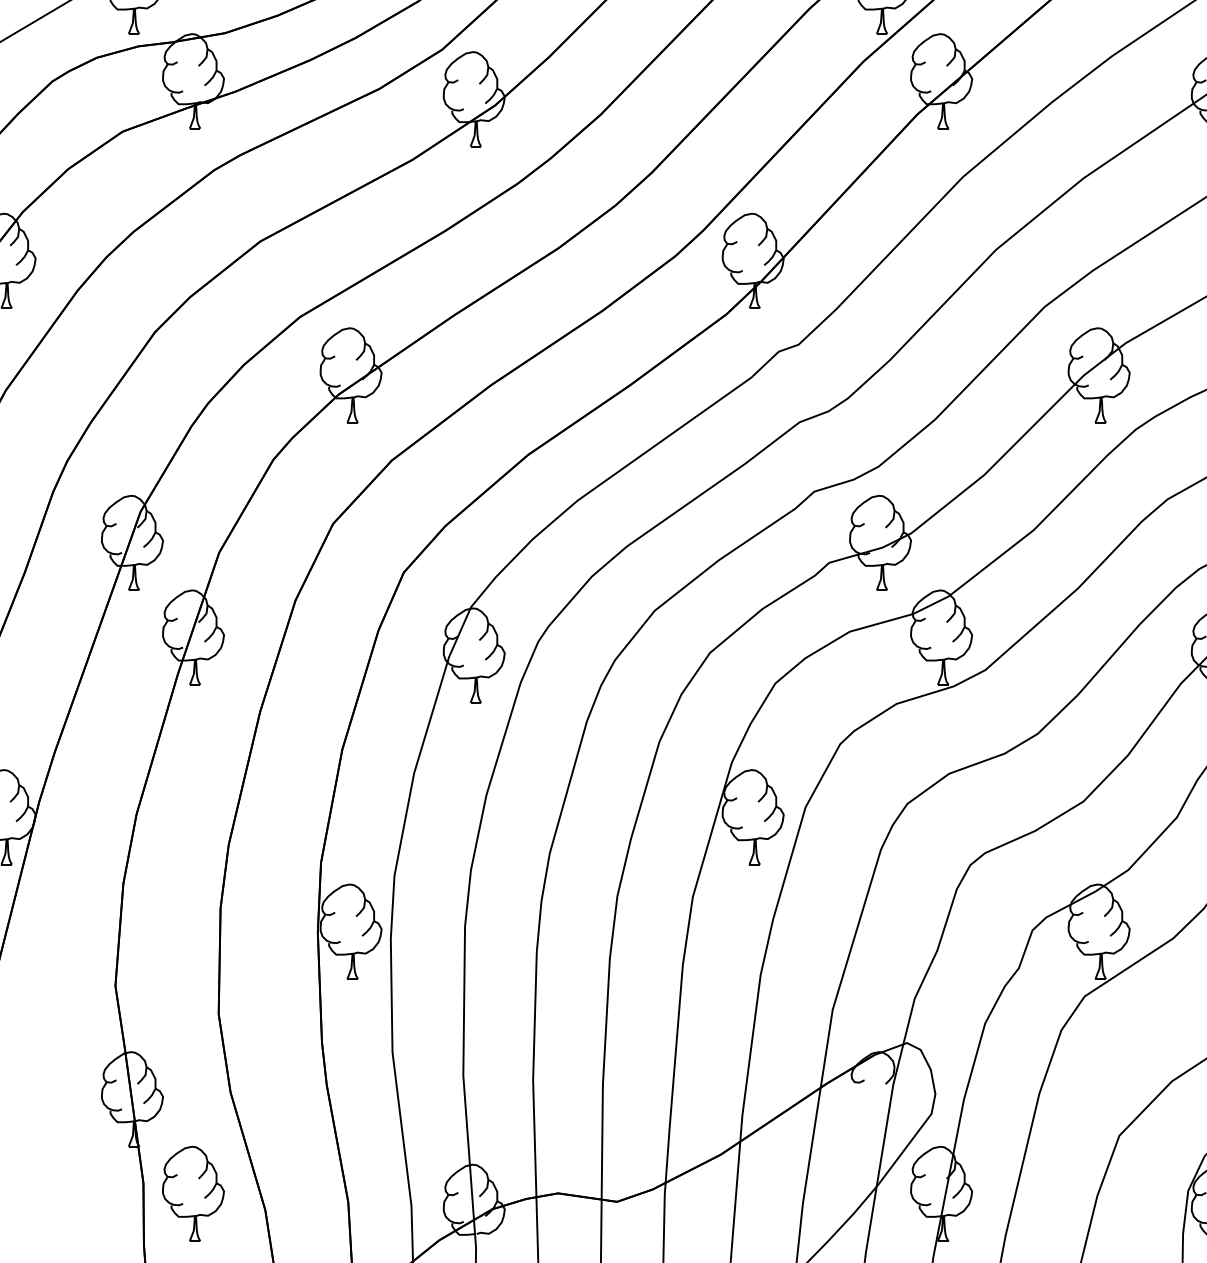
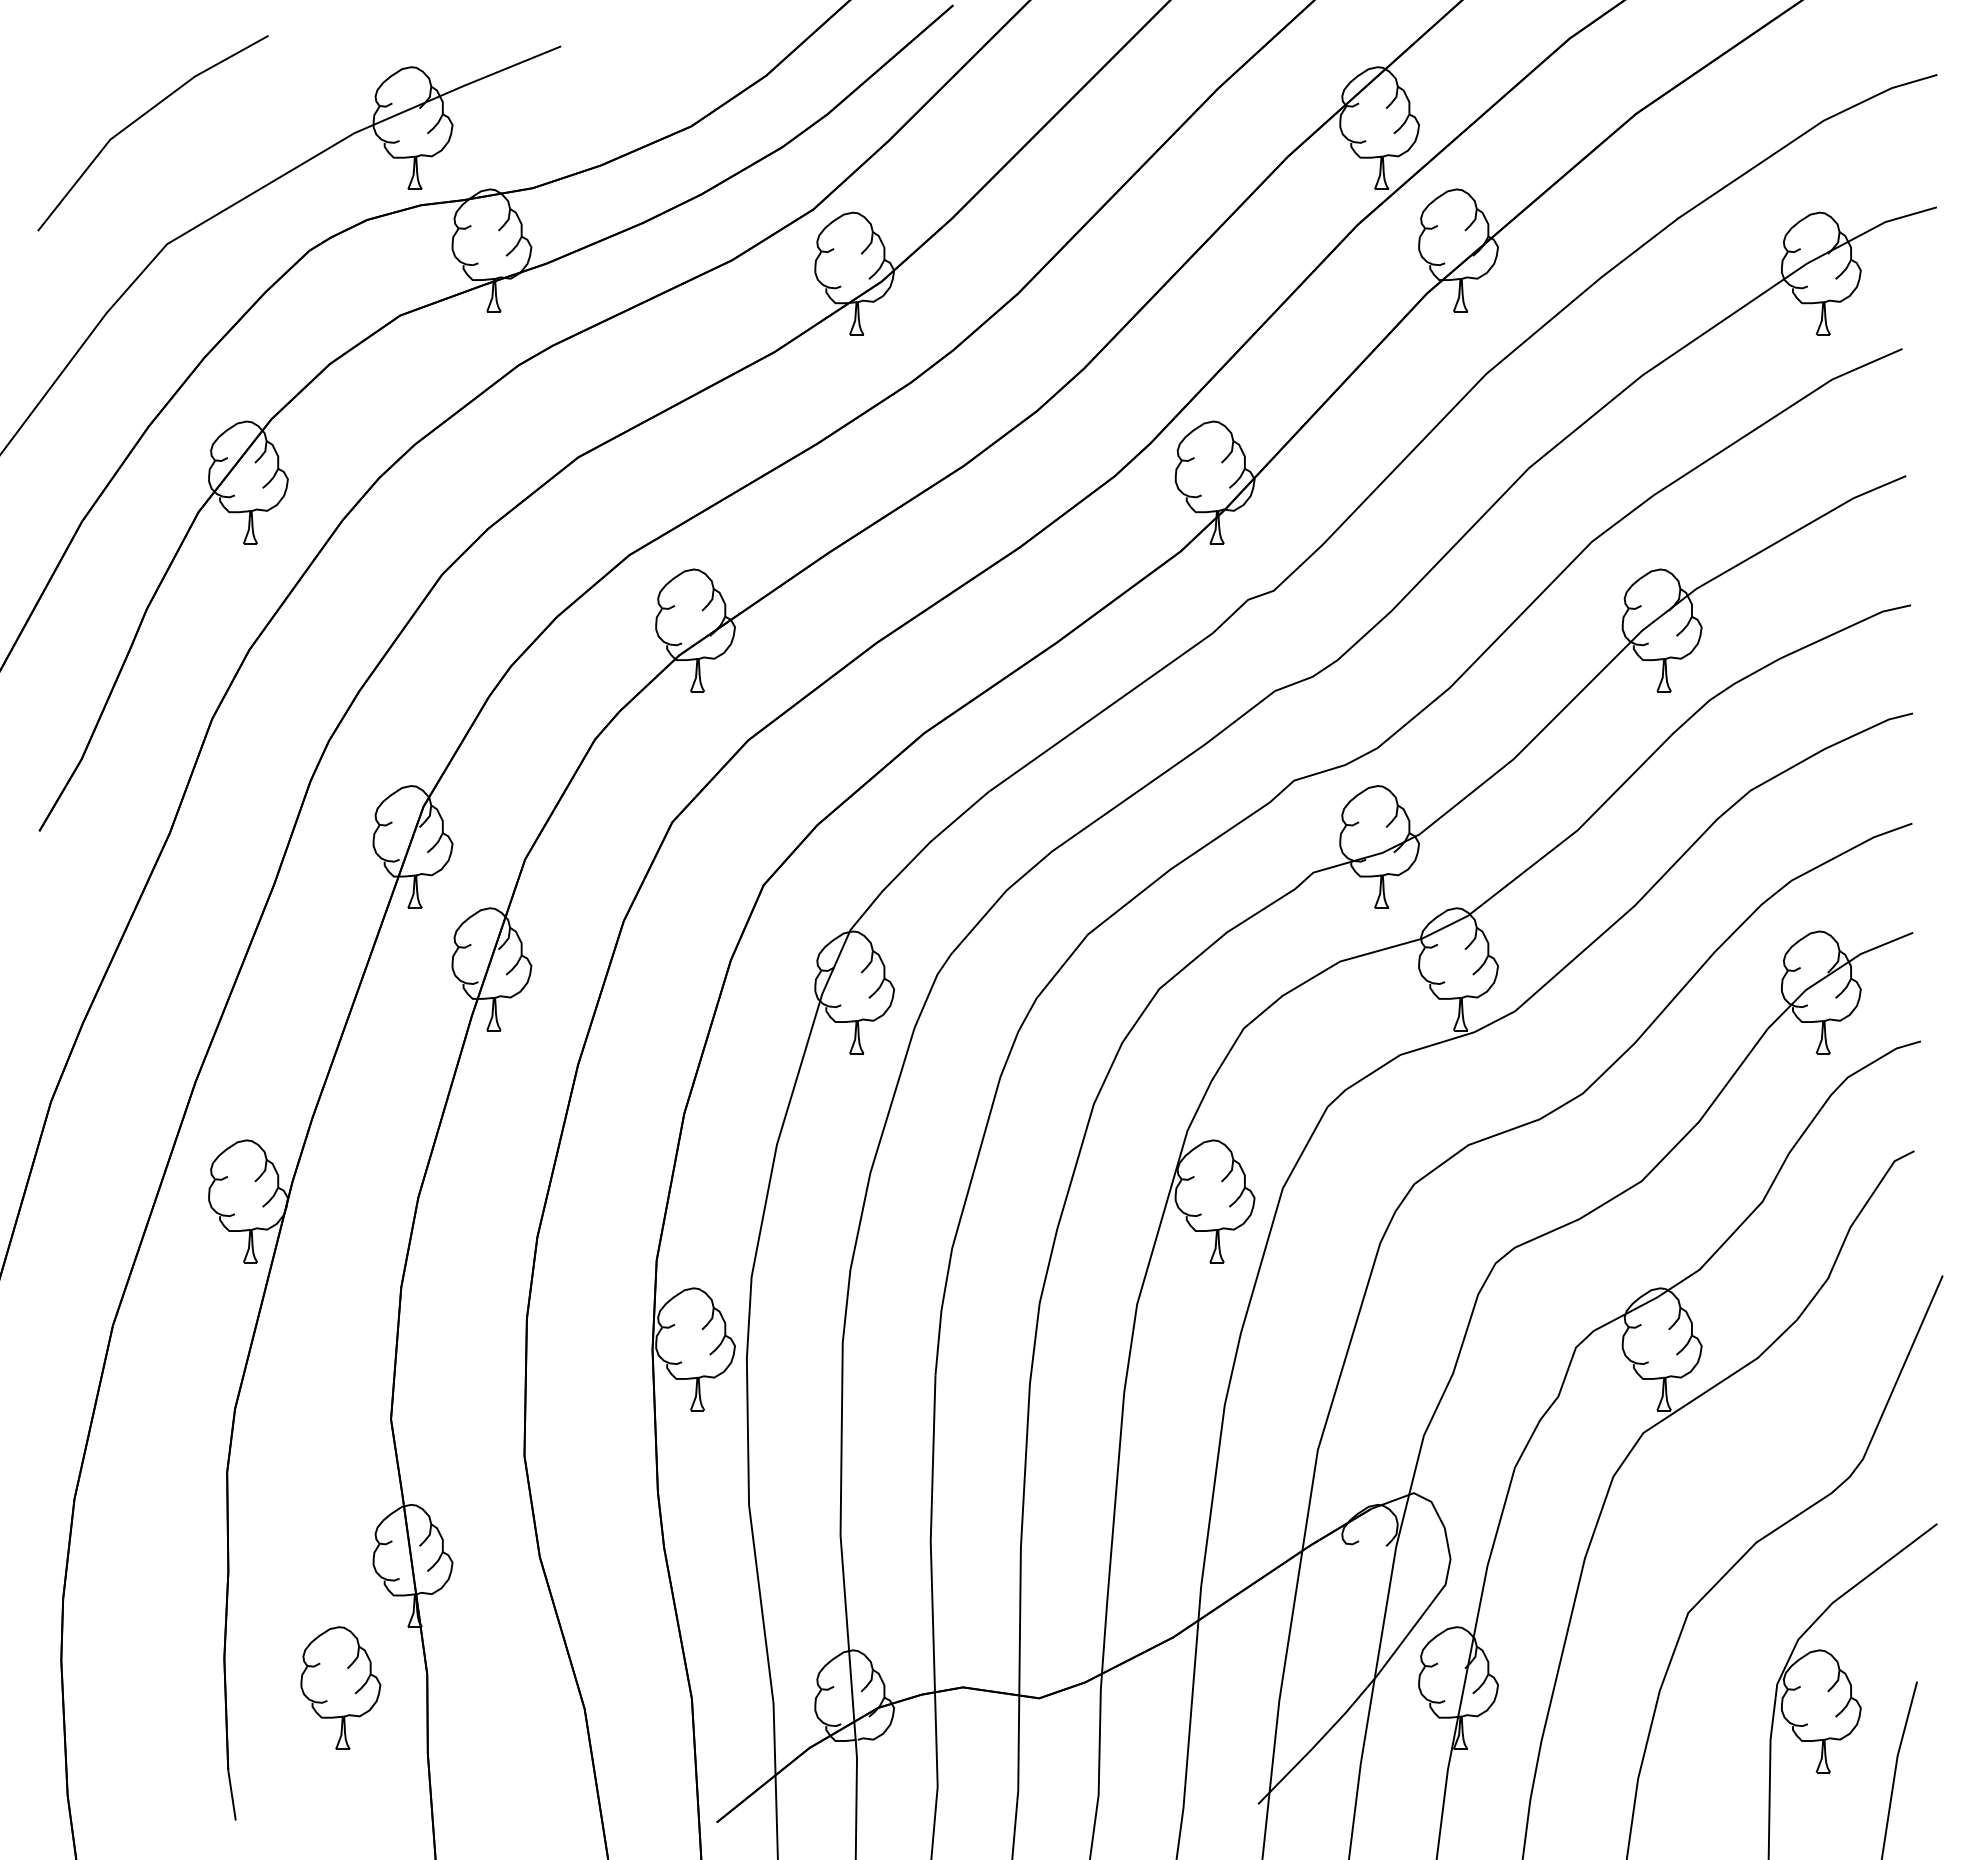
part: (193, 1193) -> (340, 1687), moved

